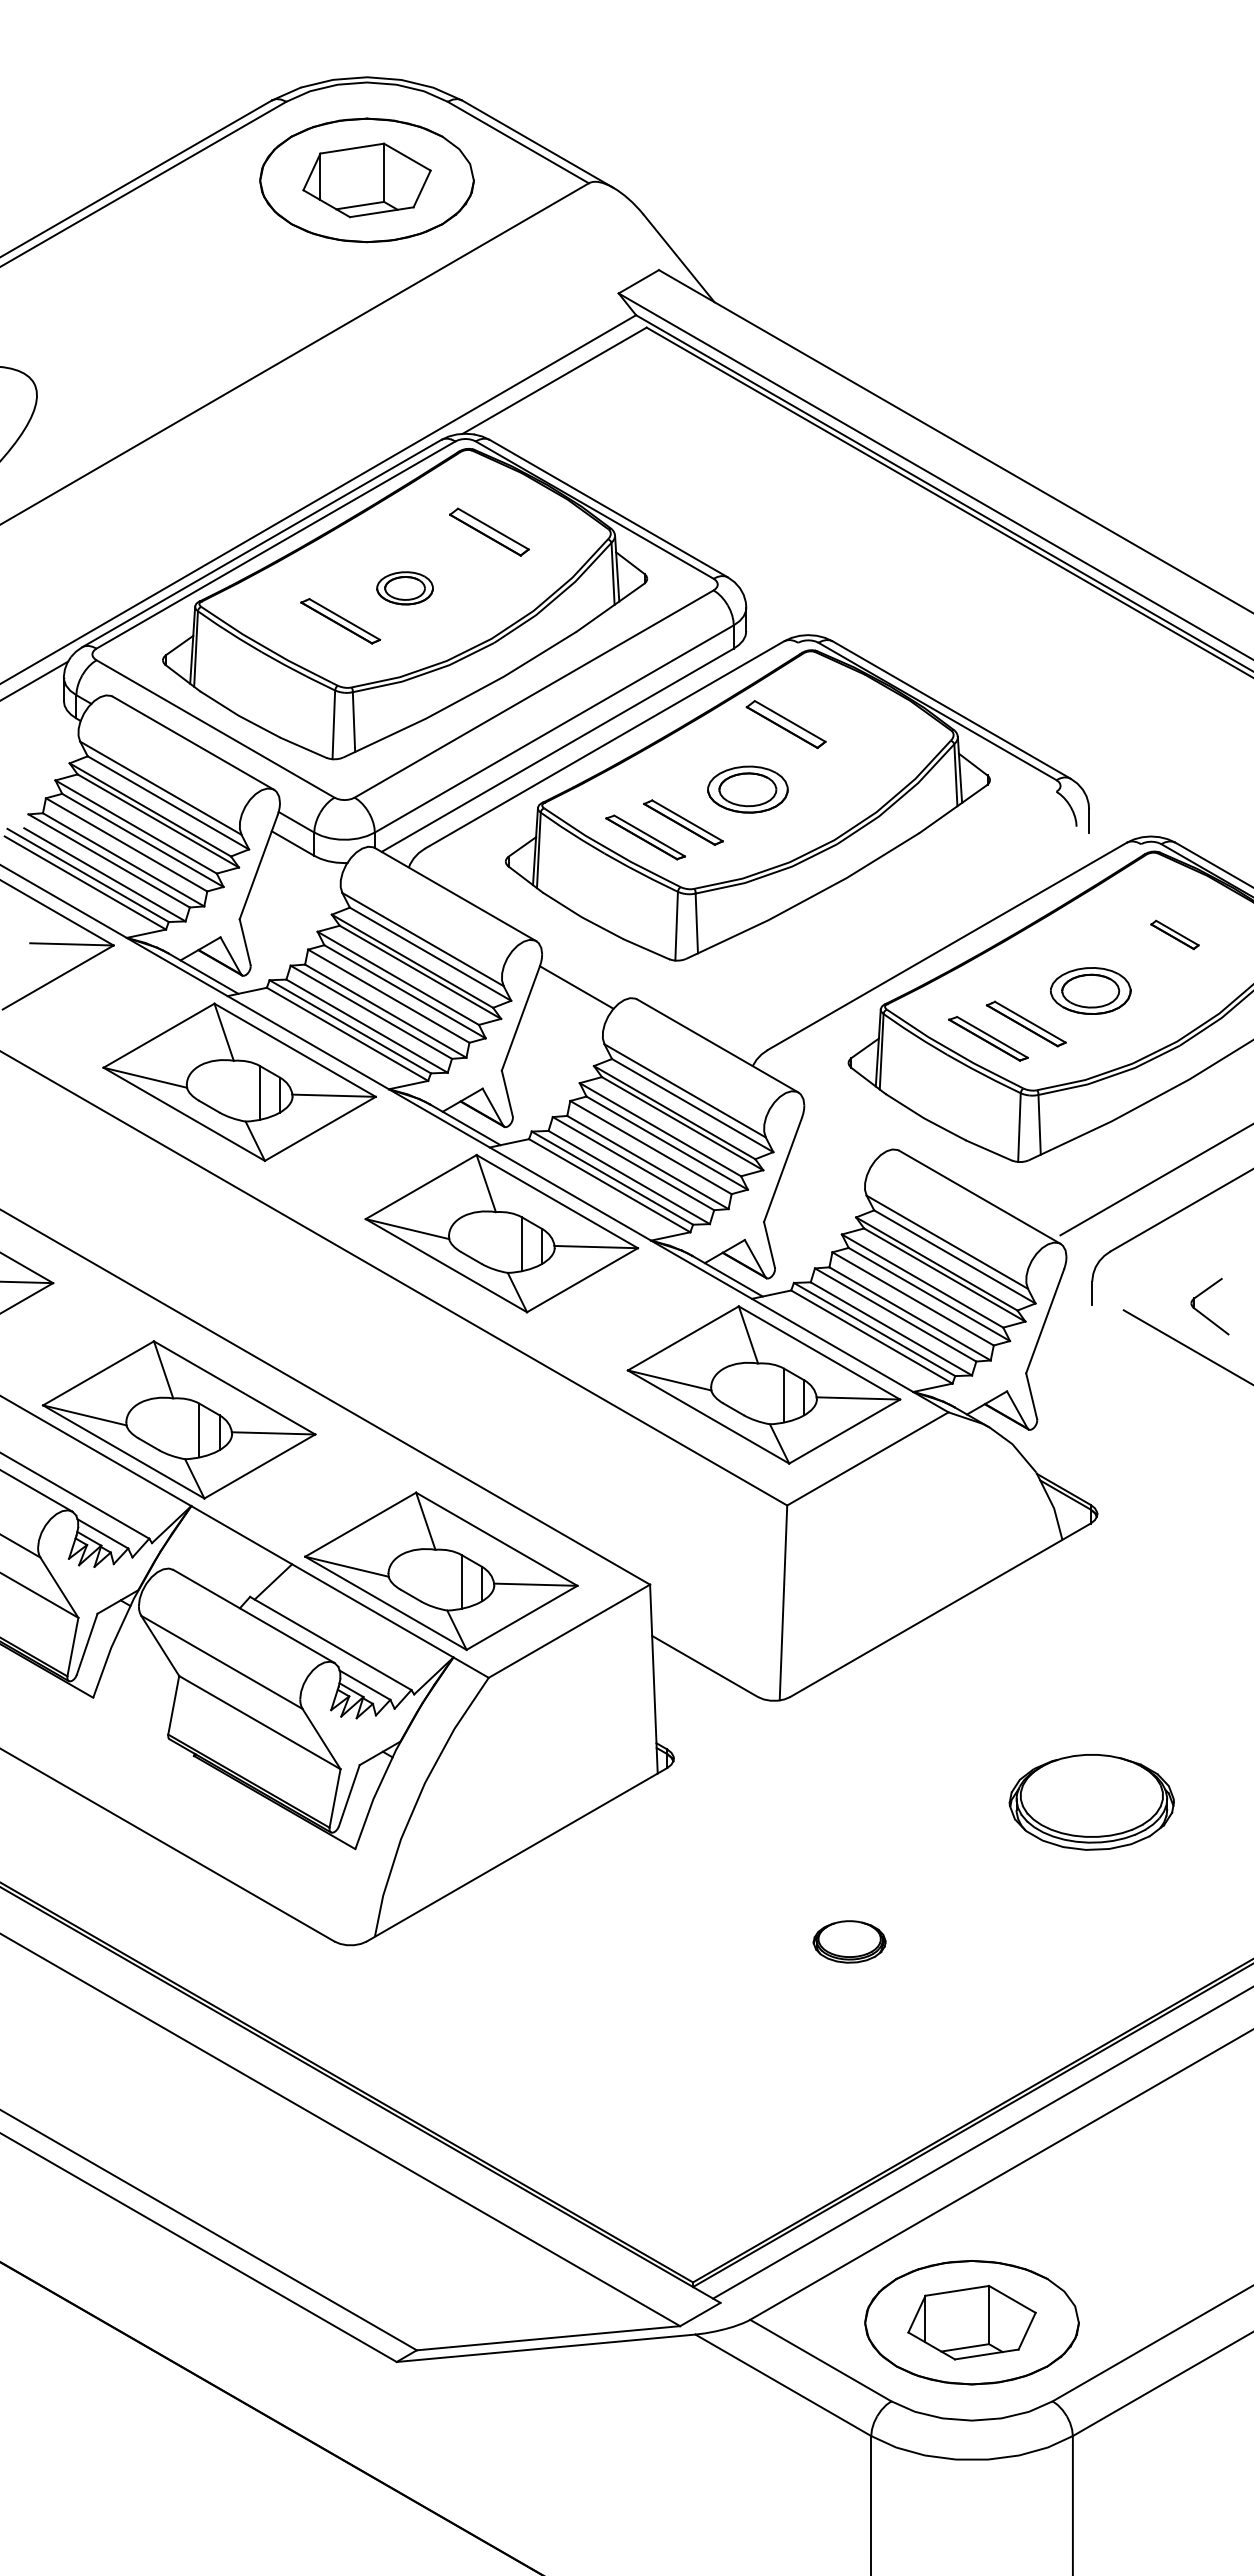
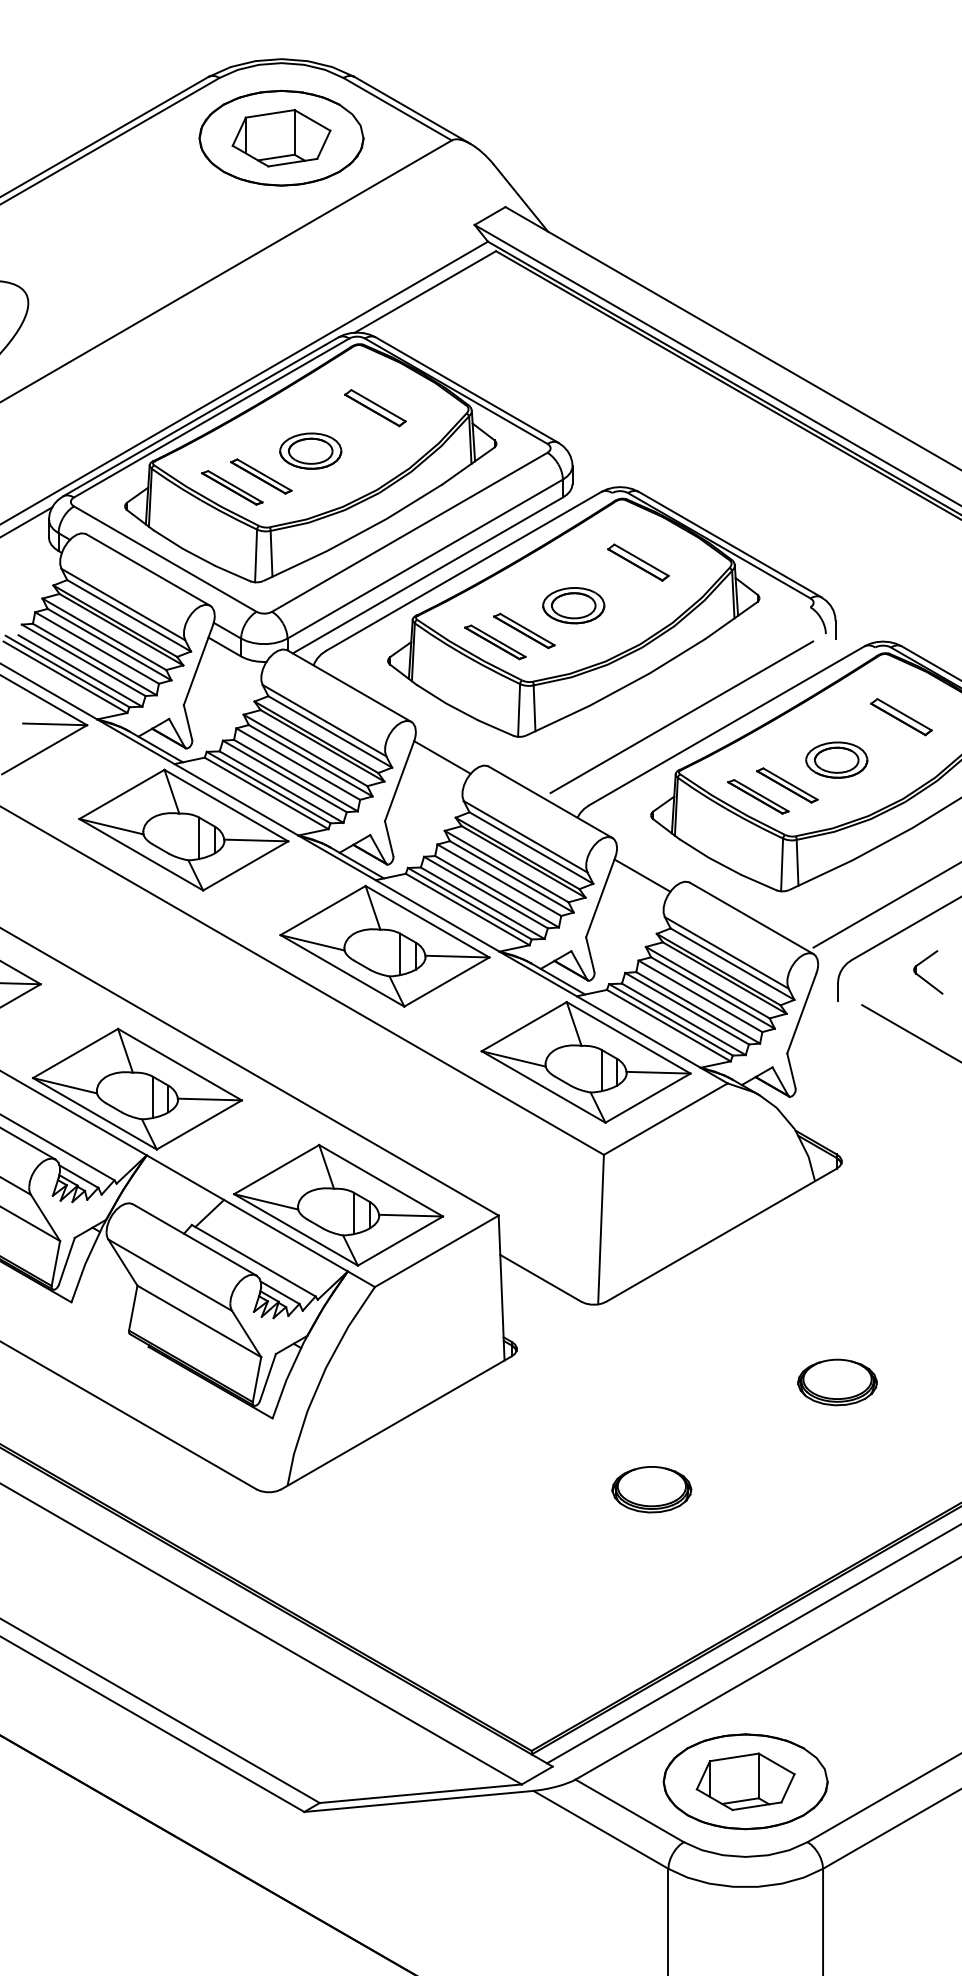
part: (404, 588) -> (310, 451), size x1.43
part: (302, 635) -> (232, 487), added
part: (785, 724) -> (637, 562), moved
line: (888, 934) -> (681, 716), added
part: (1174, 934) -> (901, 716), size x1.67
line: (837, 1141) -> (642, 875), added
part: (1204, 1314) -> (924, 978), moved
part: (1091, 1801) -> (837, 1381), size x0.62
part: (849, 1941) -> (651, 1489), size x1.43

